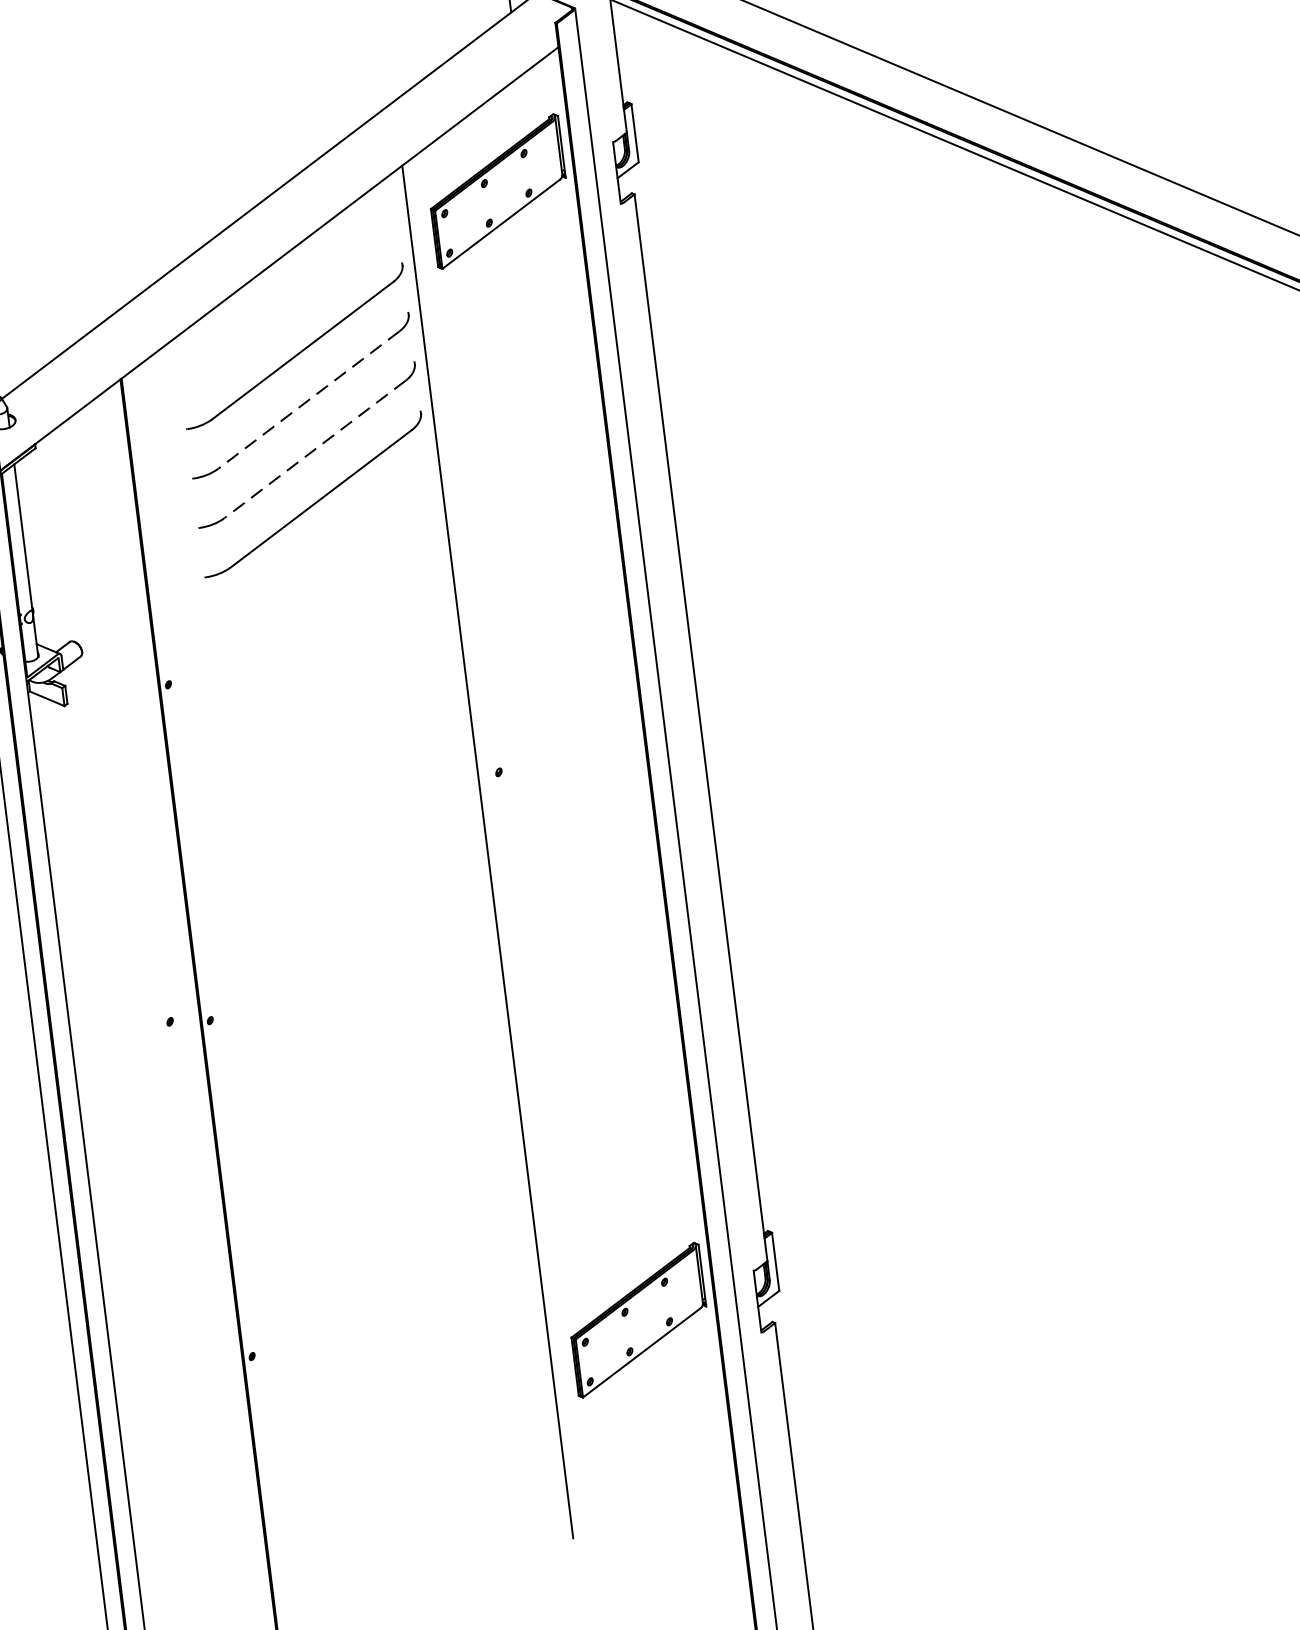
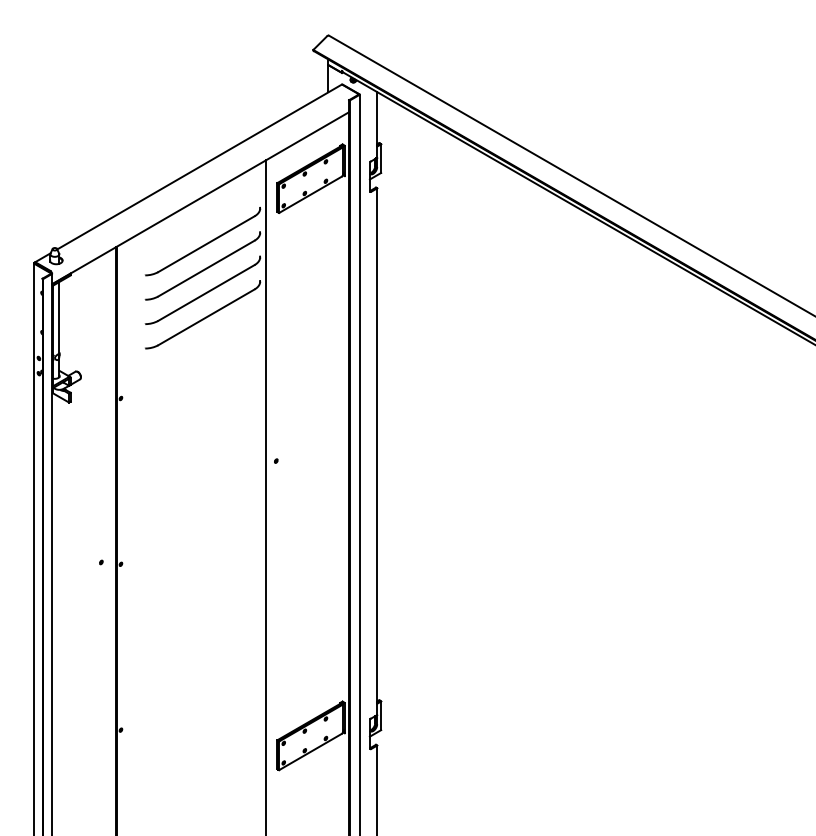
line: (308, 399) -> (206, 268), dashed -> solid
line: (315, 450) -> (206, 293), dashed -> solid

